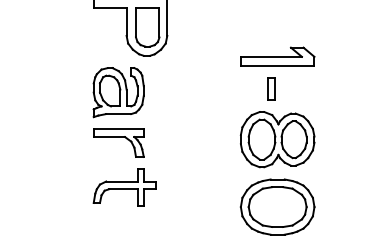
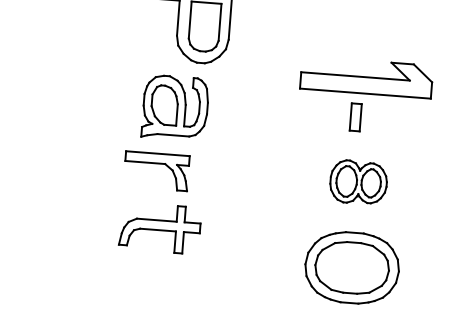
part: (277, 56) -> (366, 76), size x1.4
part: (118, 92) -> (175, 107), moved
part: (277, 139) -> (358, 182), size x0.6

